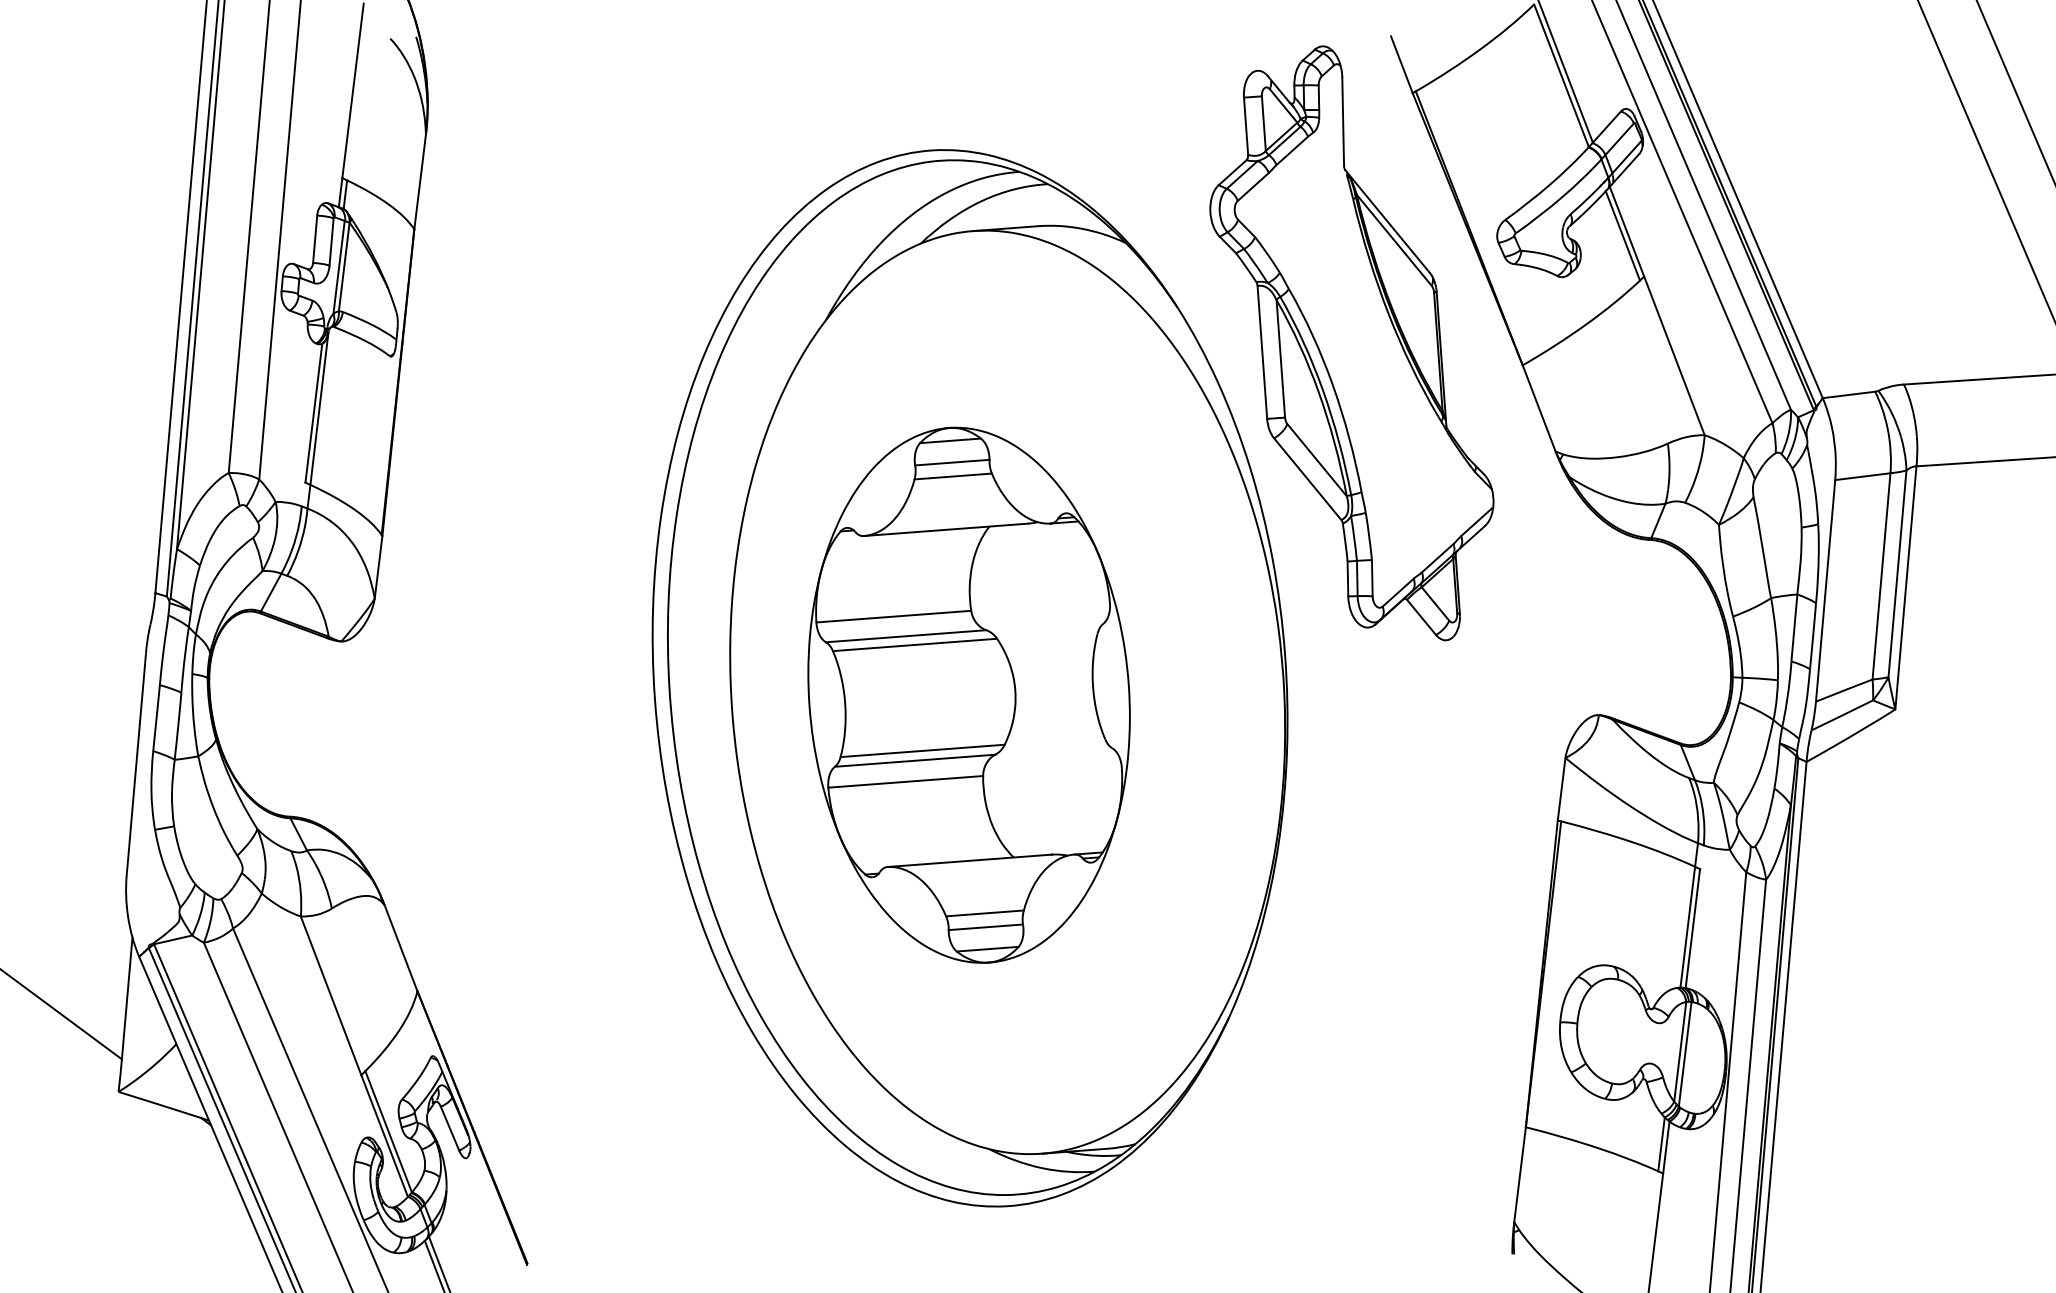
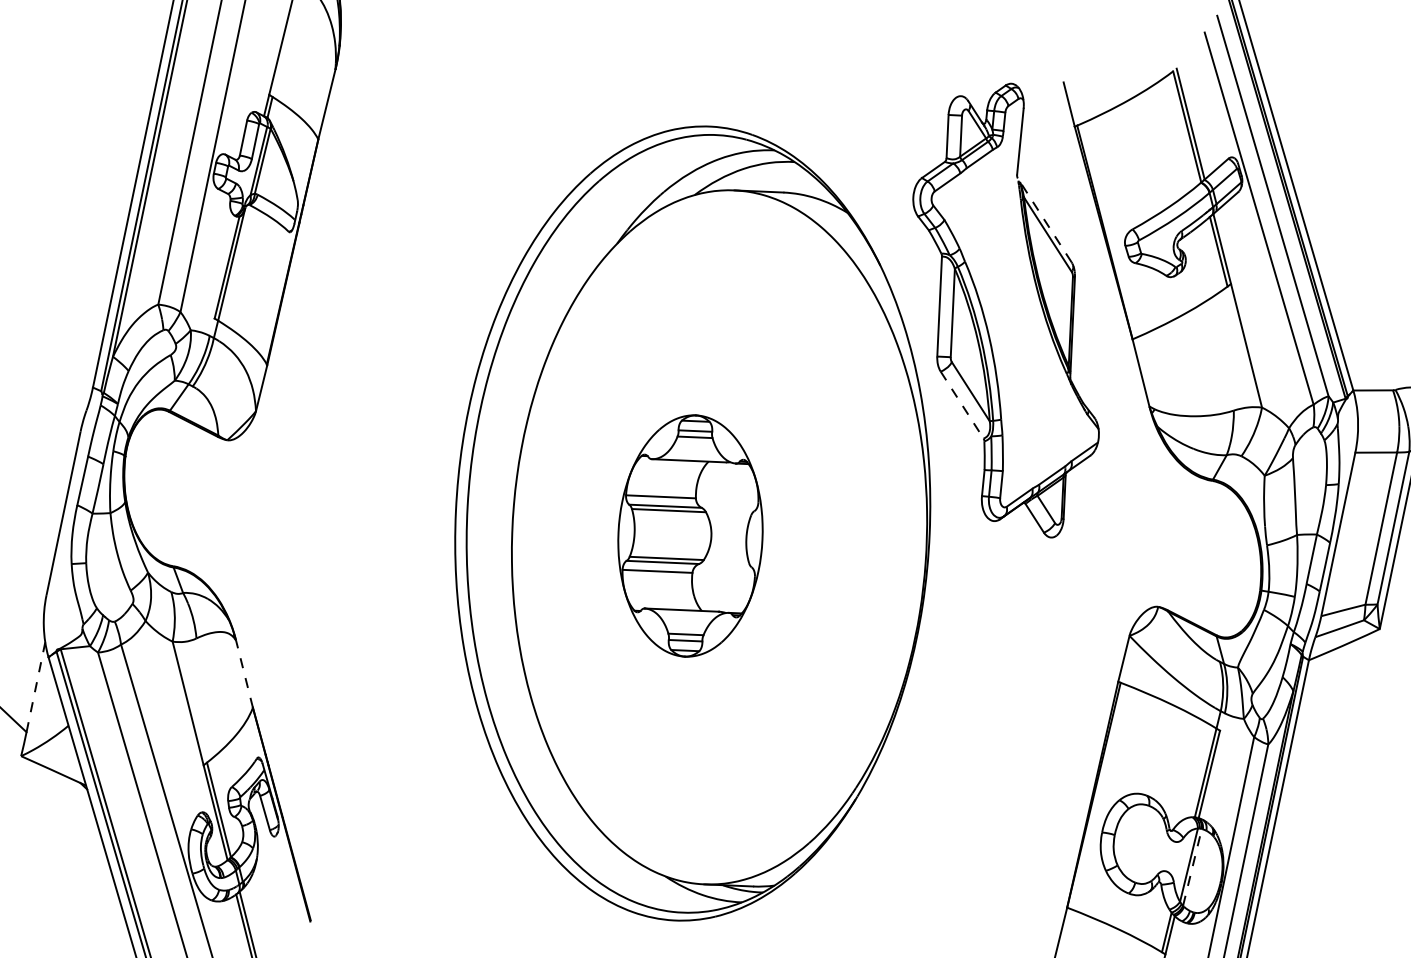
line: (1387, 221) -> (1044, 220), solid -> dashed
line: (1307, 479) -> (961, 405), solid -> dashed
part: (968, 694) -> (690, 535), size x0.6
line: (400, 947) -> (244, 673), solid -> dashed
line: (127, 997) -> (36, 686), solid -> dashed
line: (1685, 1054) -> (1192, 867), solid -> dashed

